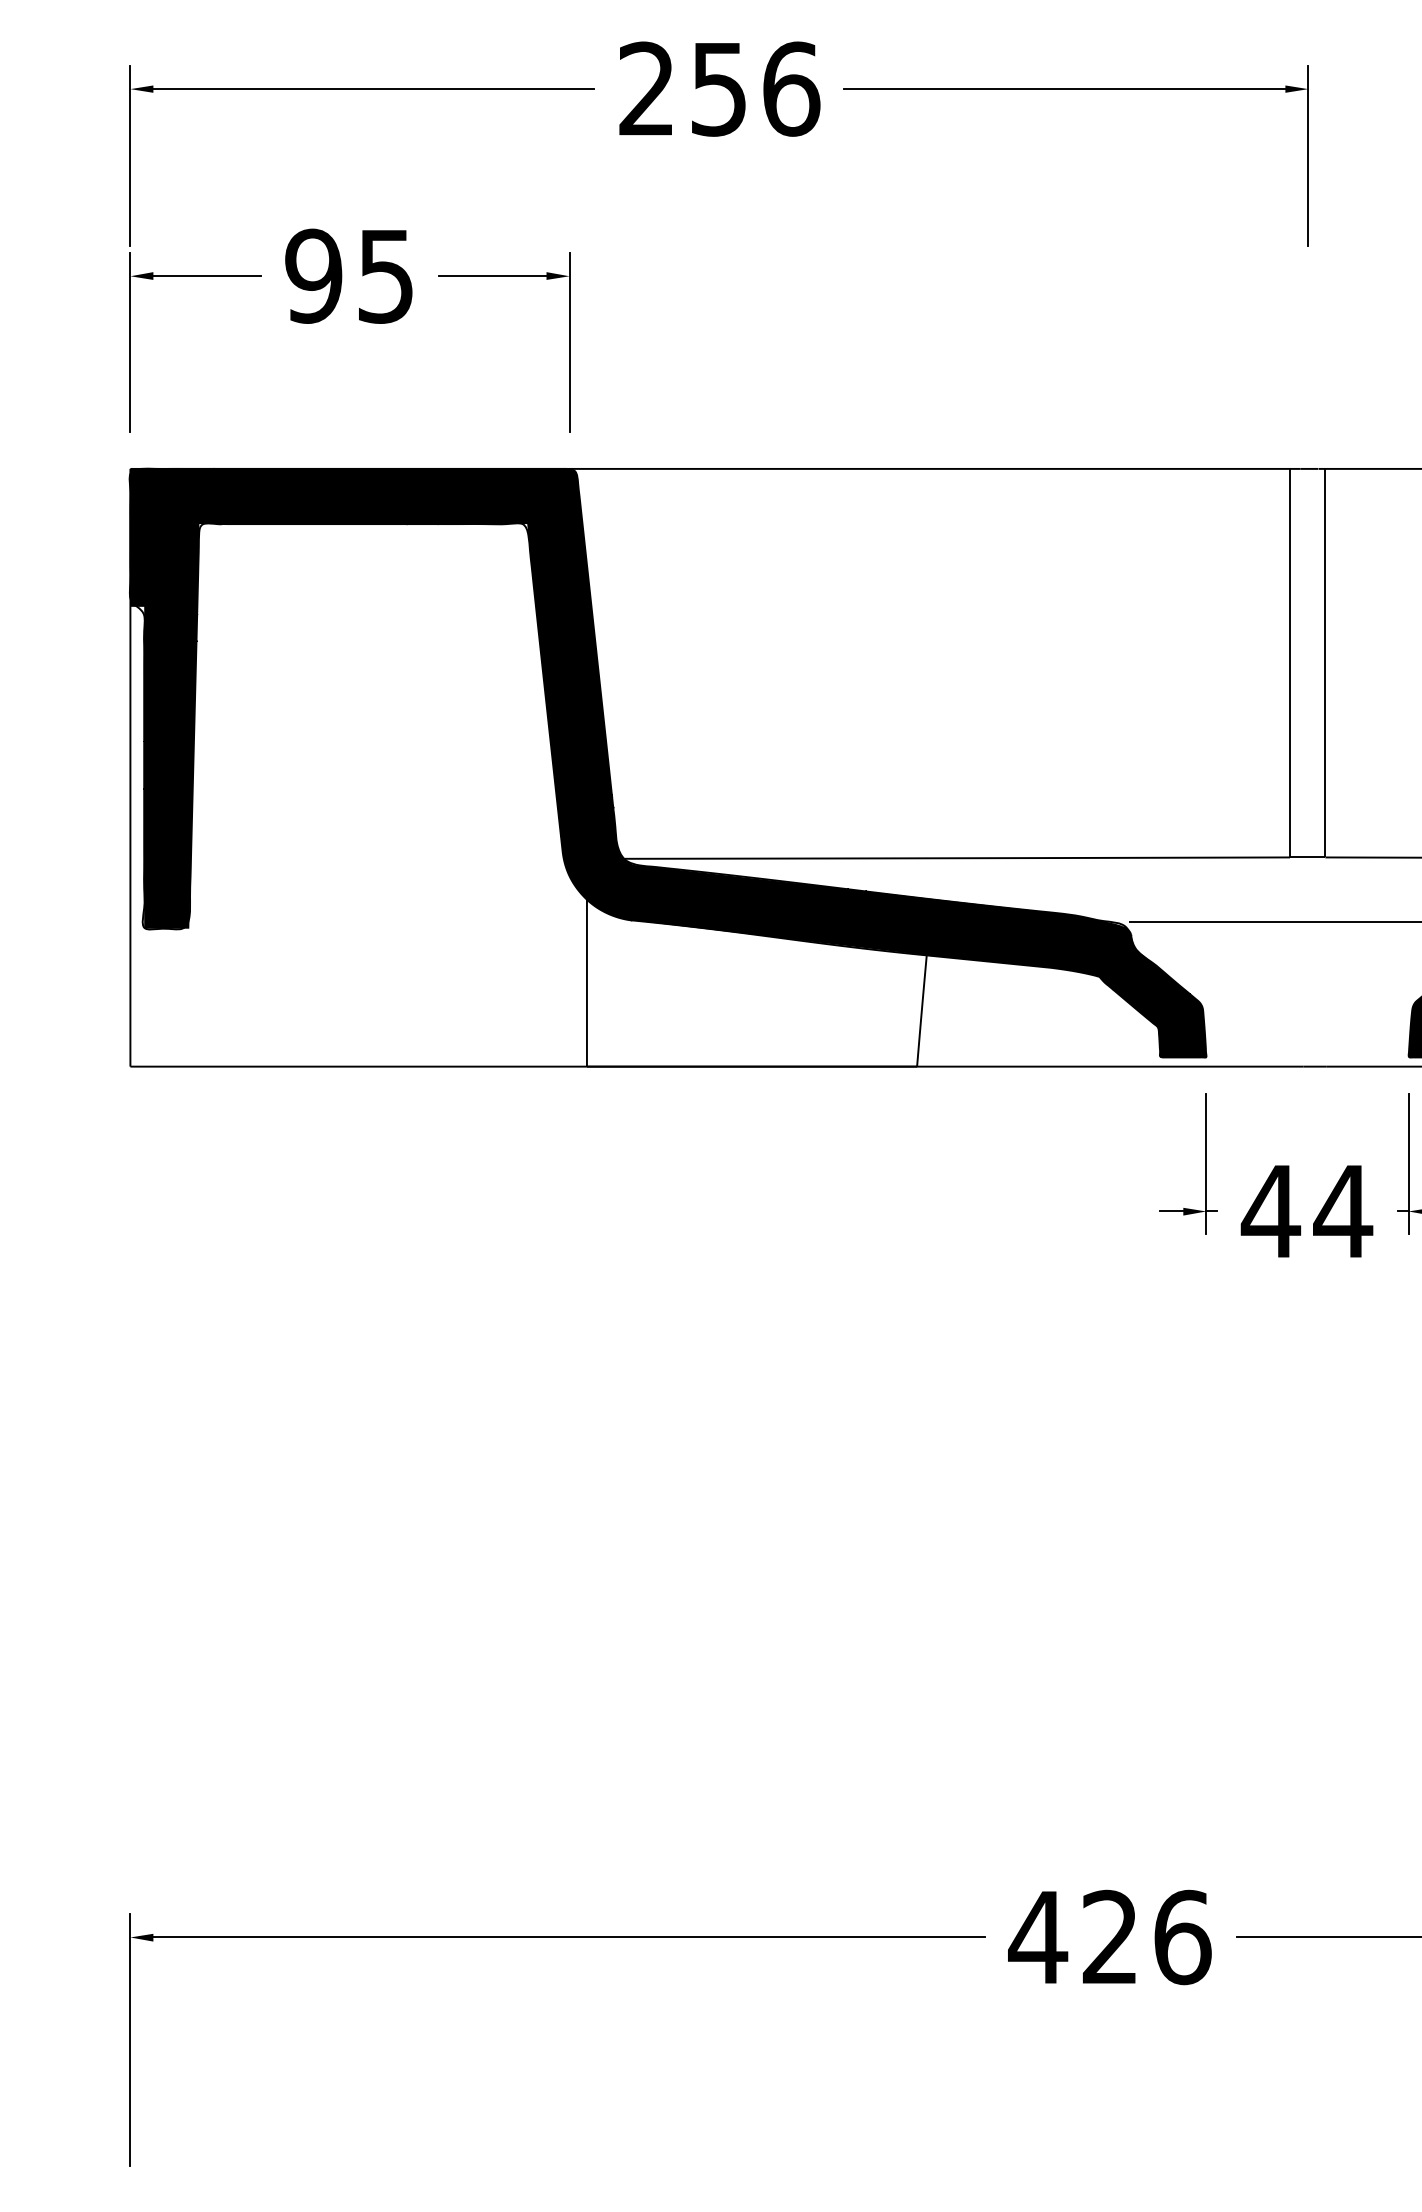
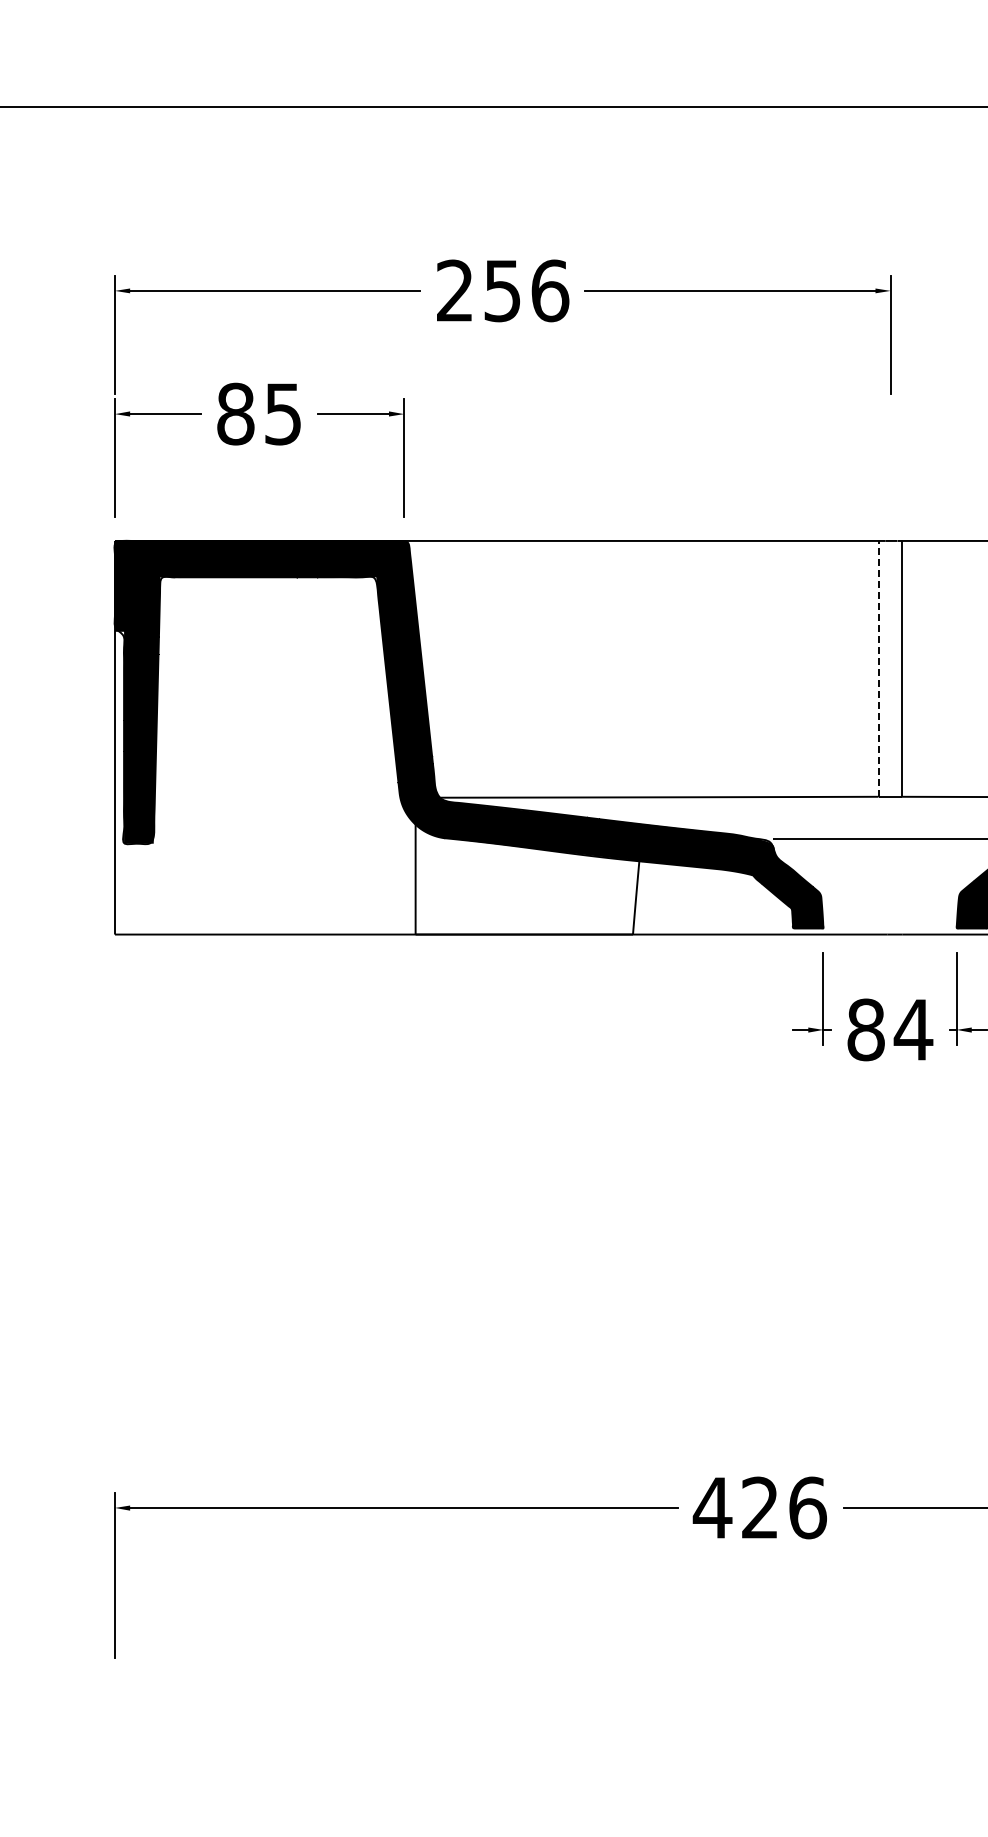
text: (313, 275) -> (235, 413), 95 -> 85
line: (1289, 662) -> (878, 668), solid -> dashed
text: (1270, 1210) -> (865, 1029), 44 -> 84

